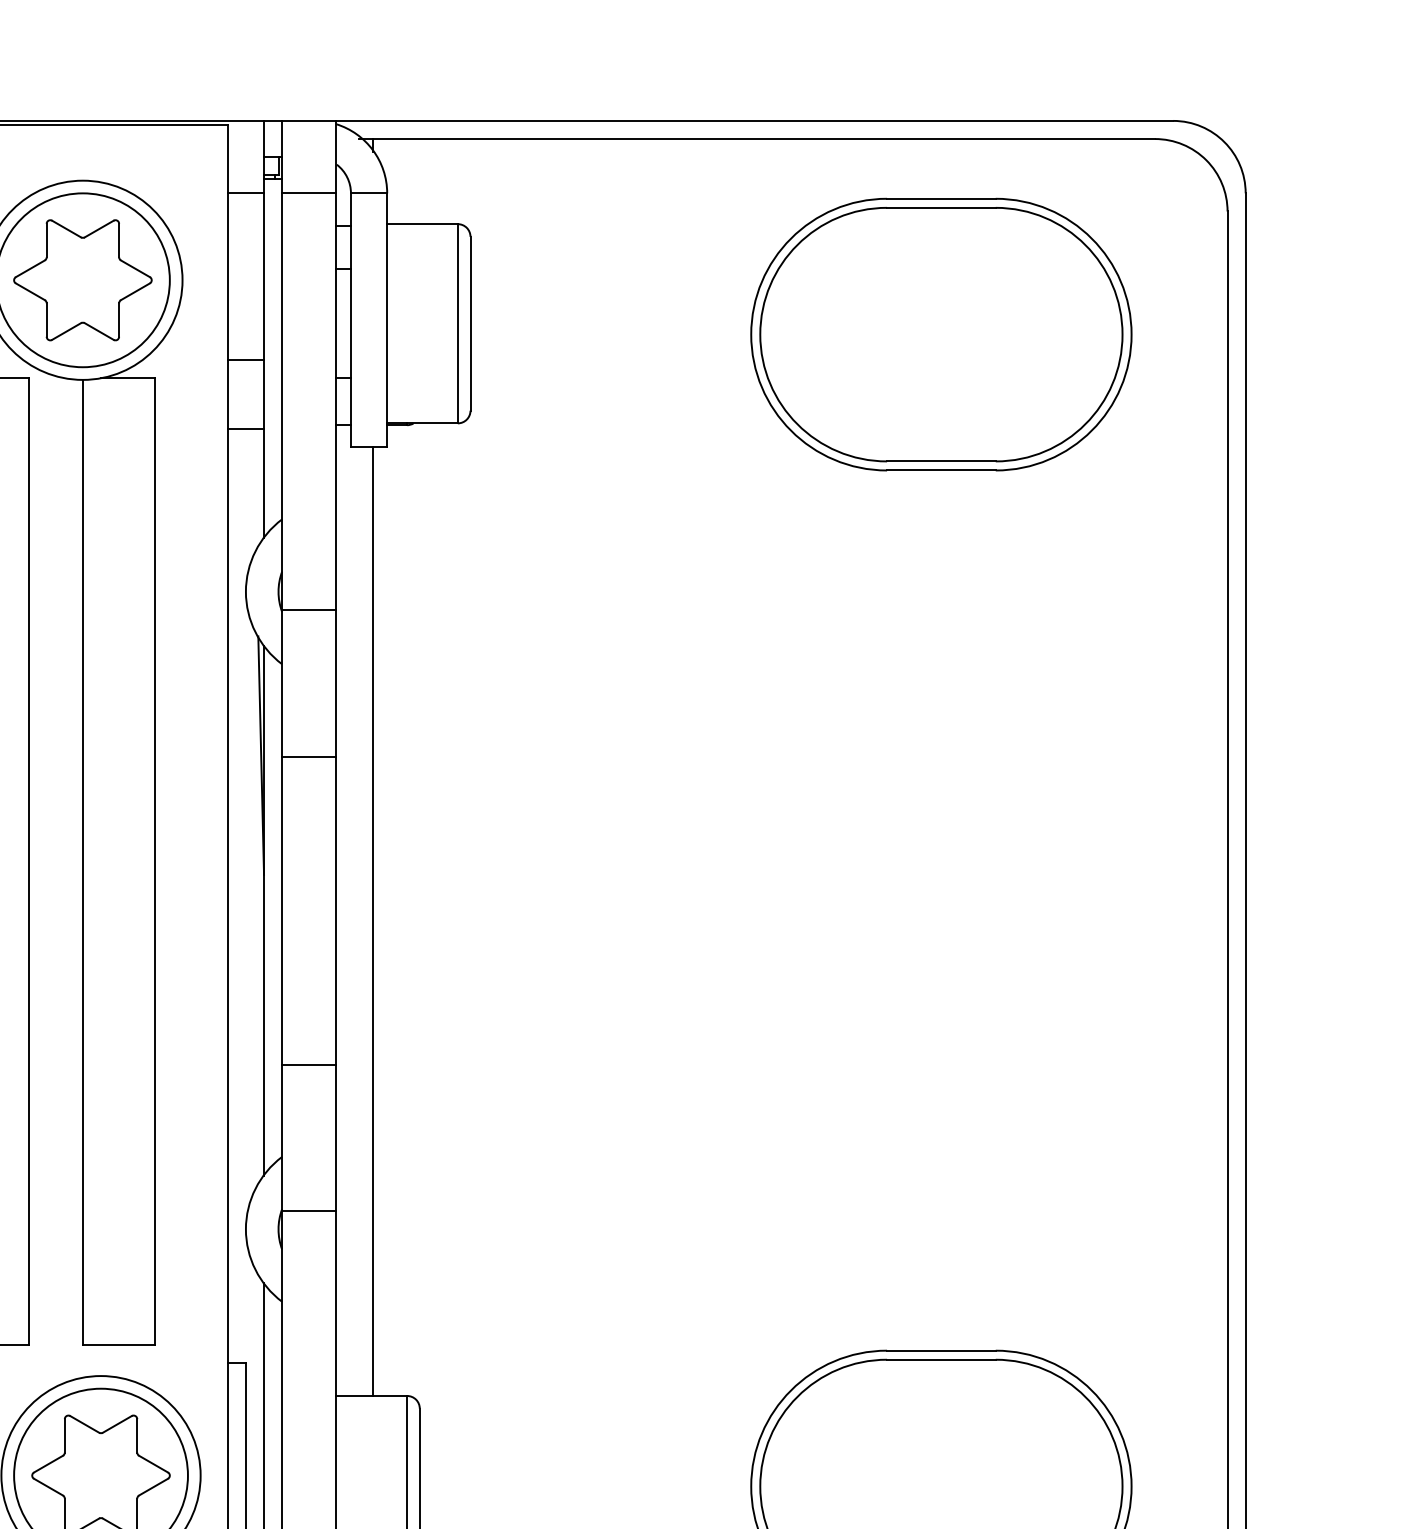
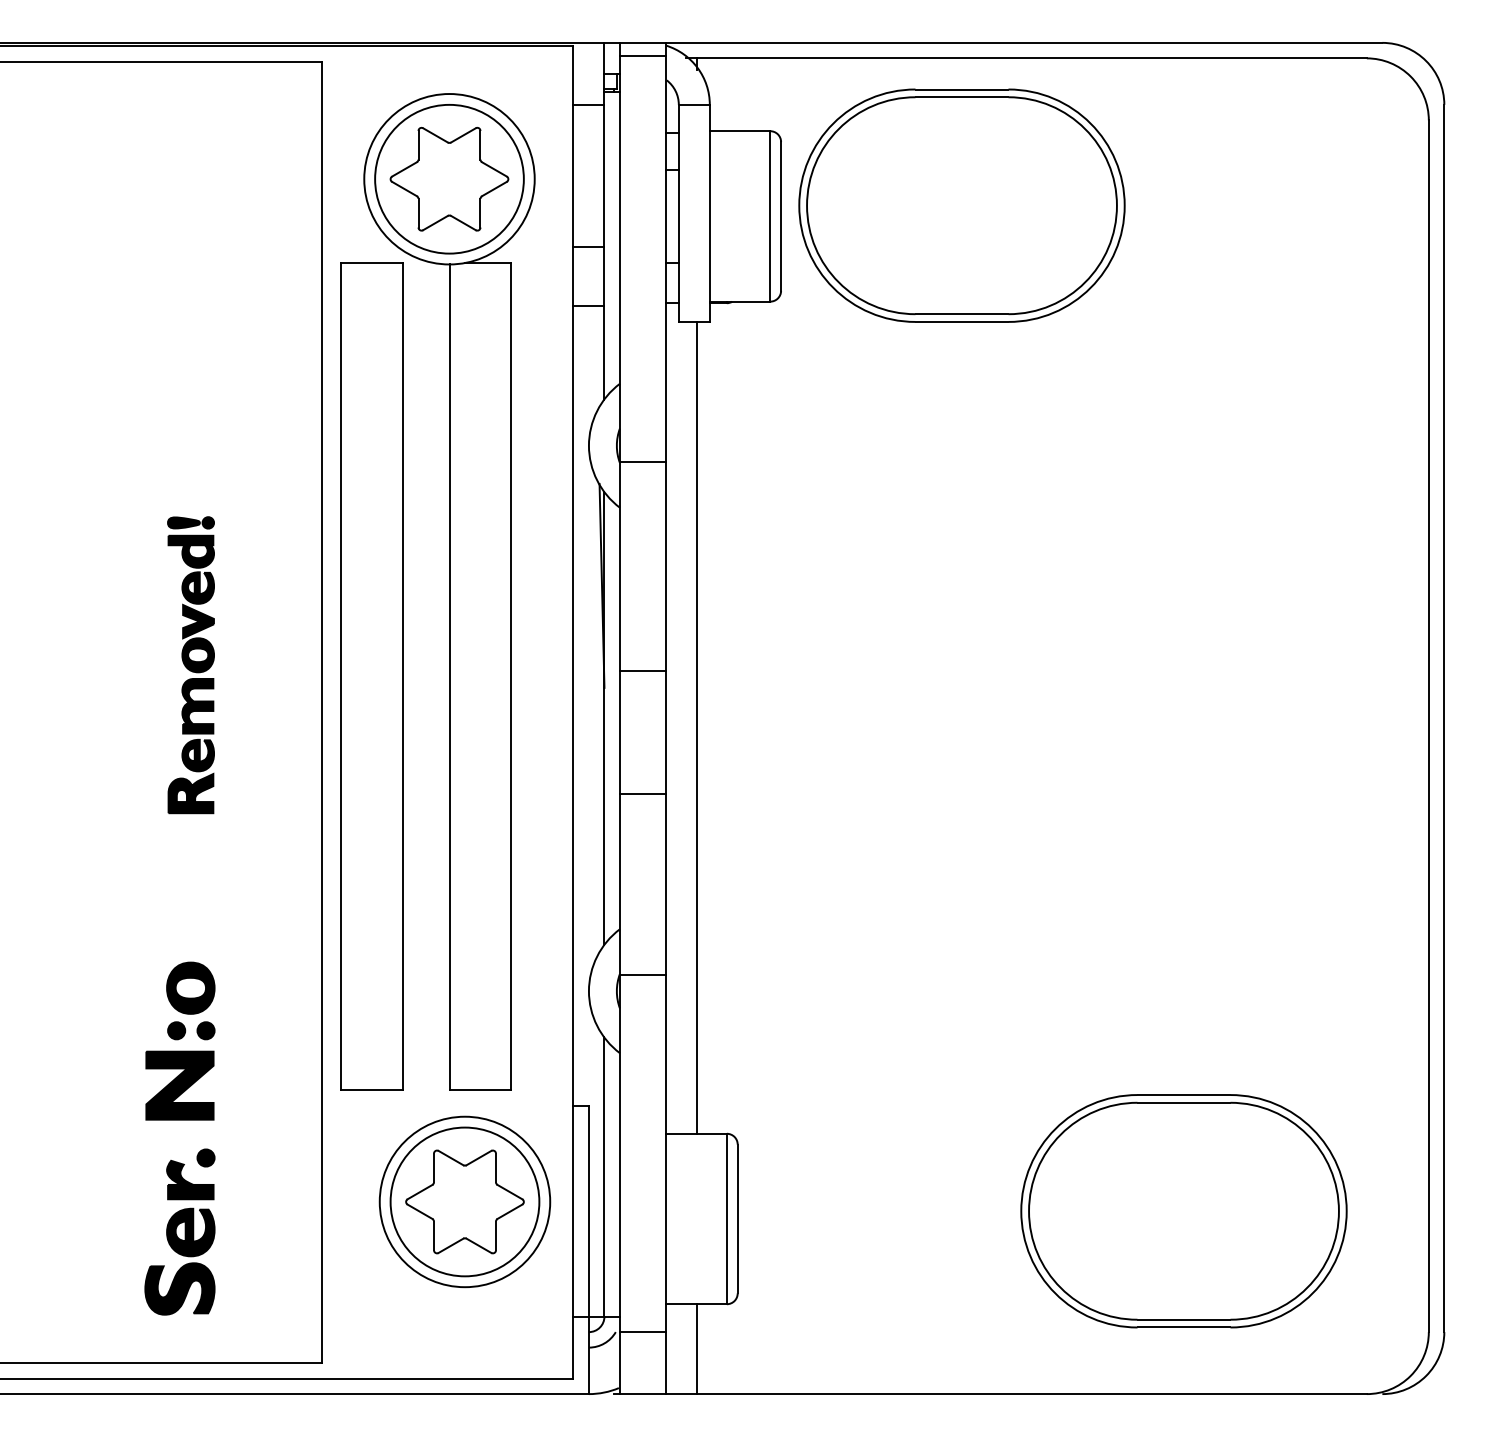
line: (308, 192) -> (642, 55), moved
part: (940, 334) -> (961, 205), moved
line: (308, 756) -> (642, 670), moved
line: (308, 1064) -> (642, 794), moved

